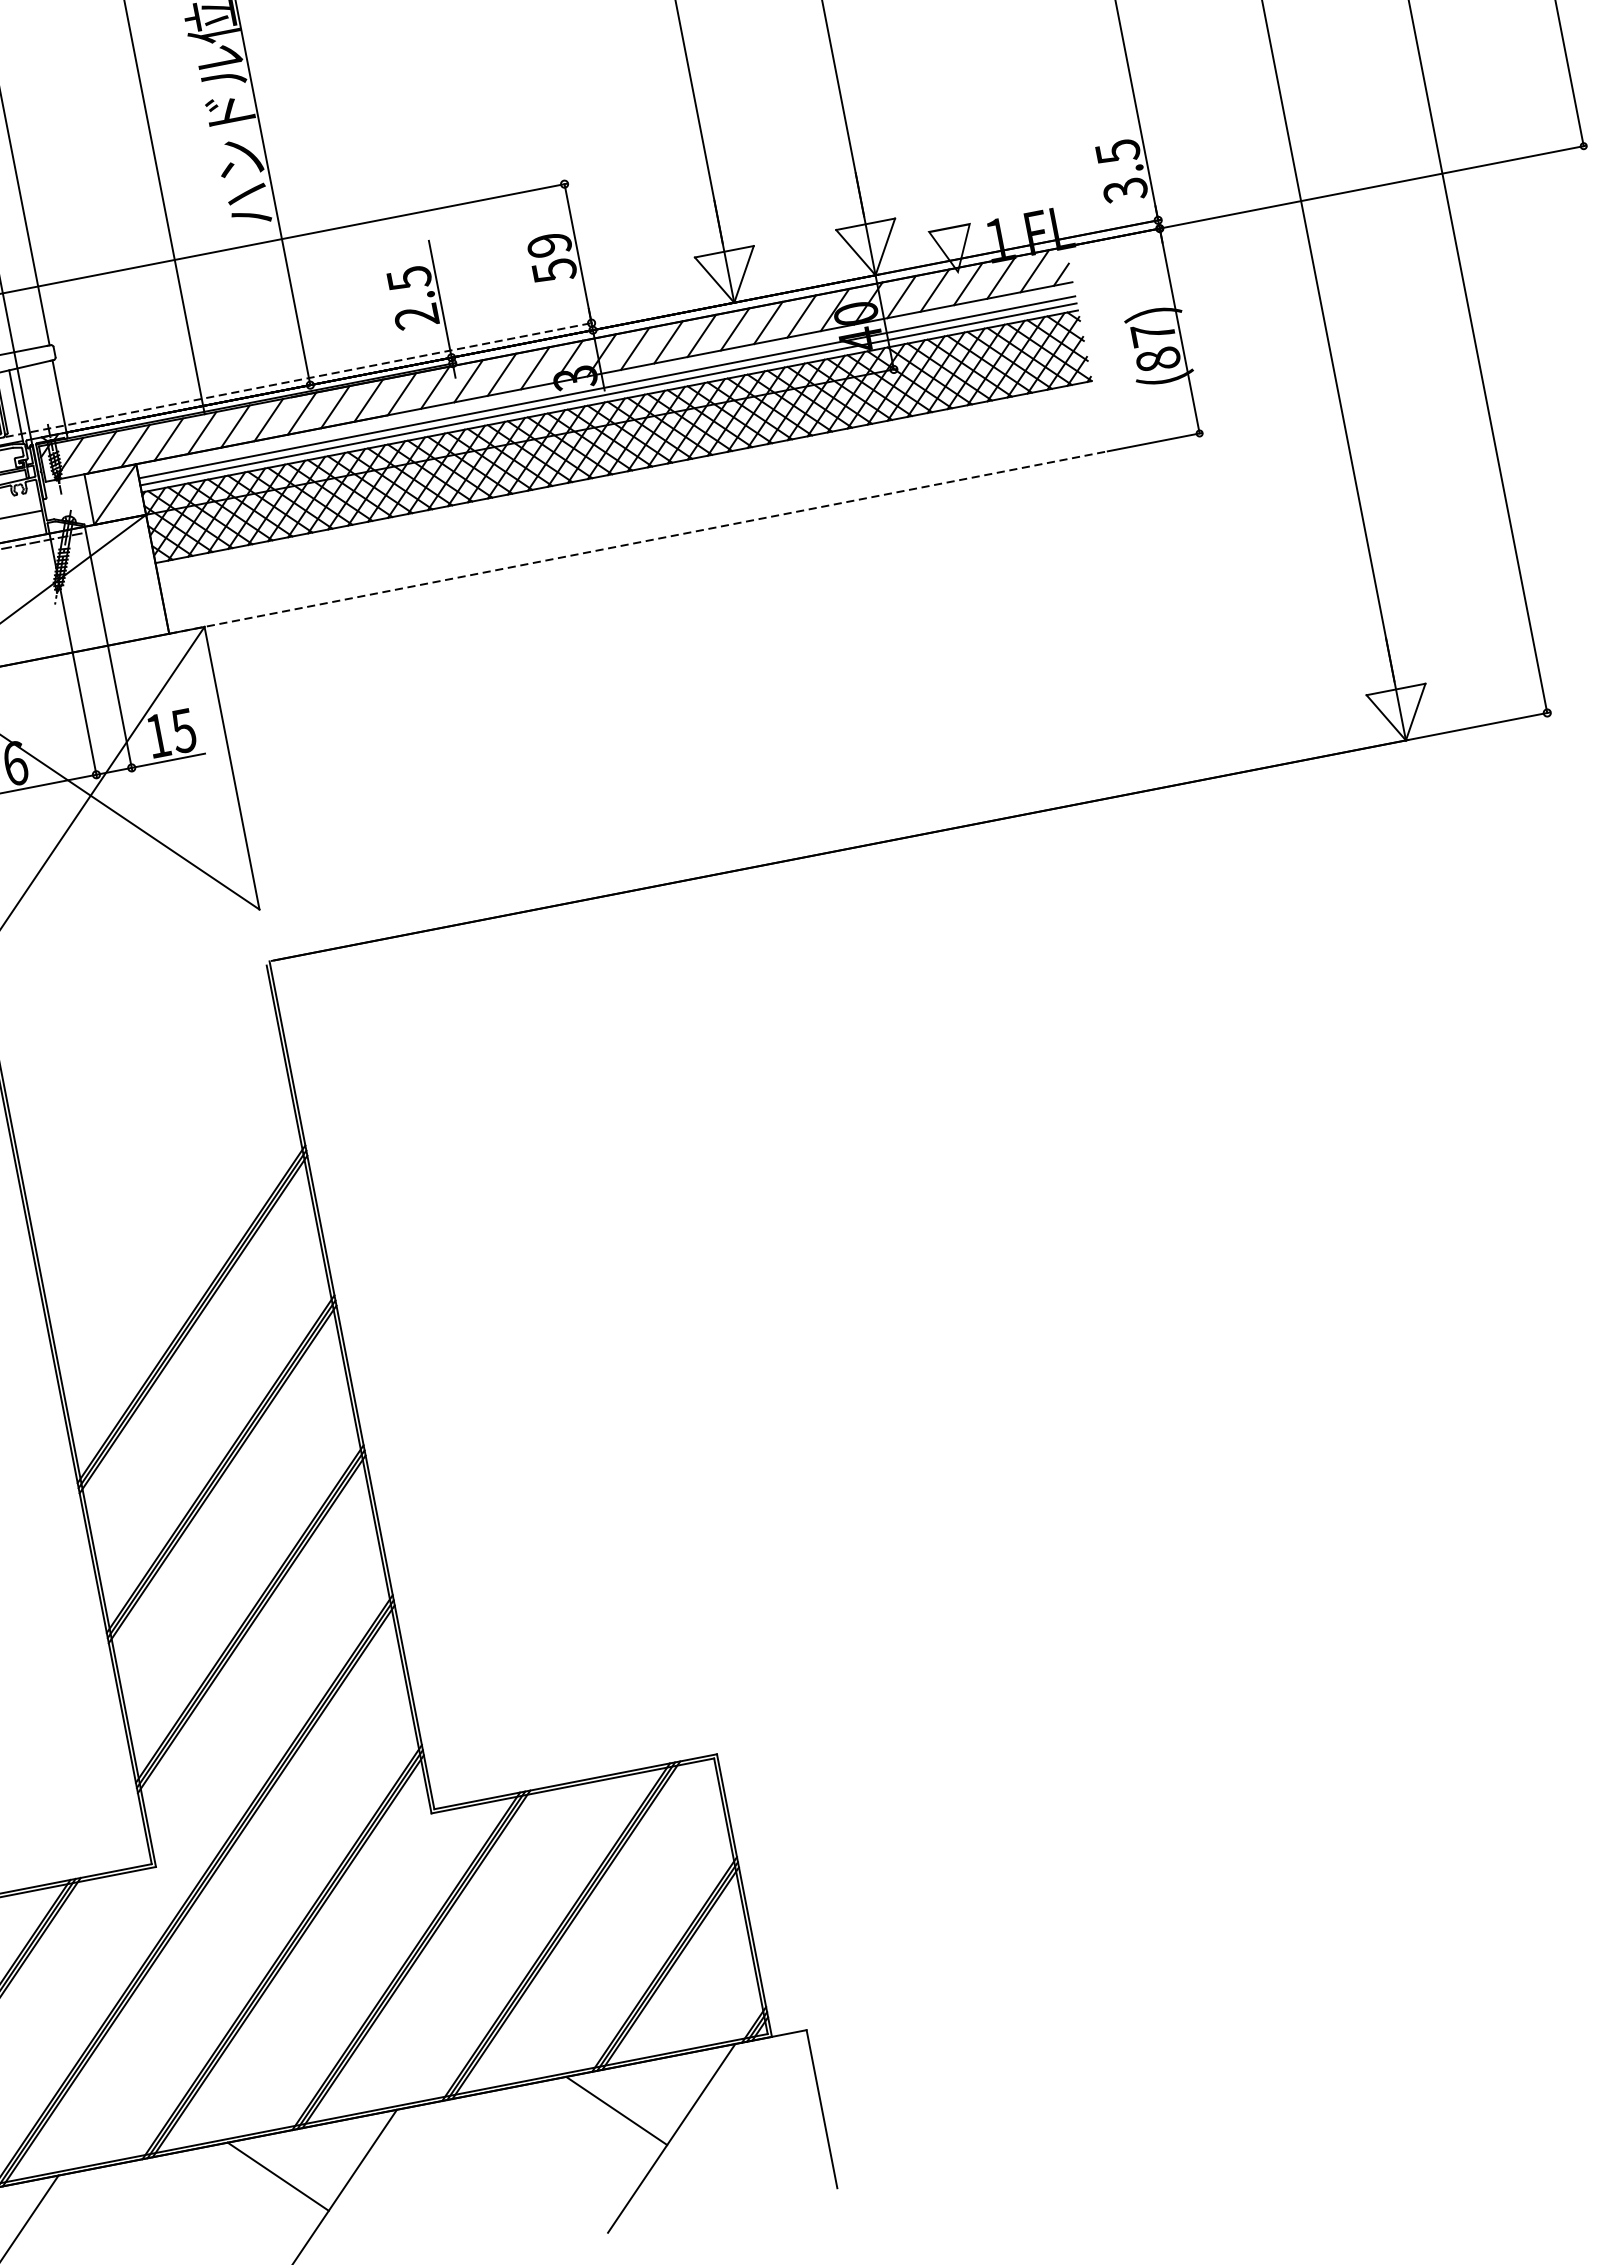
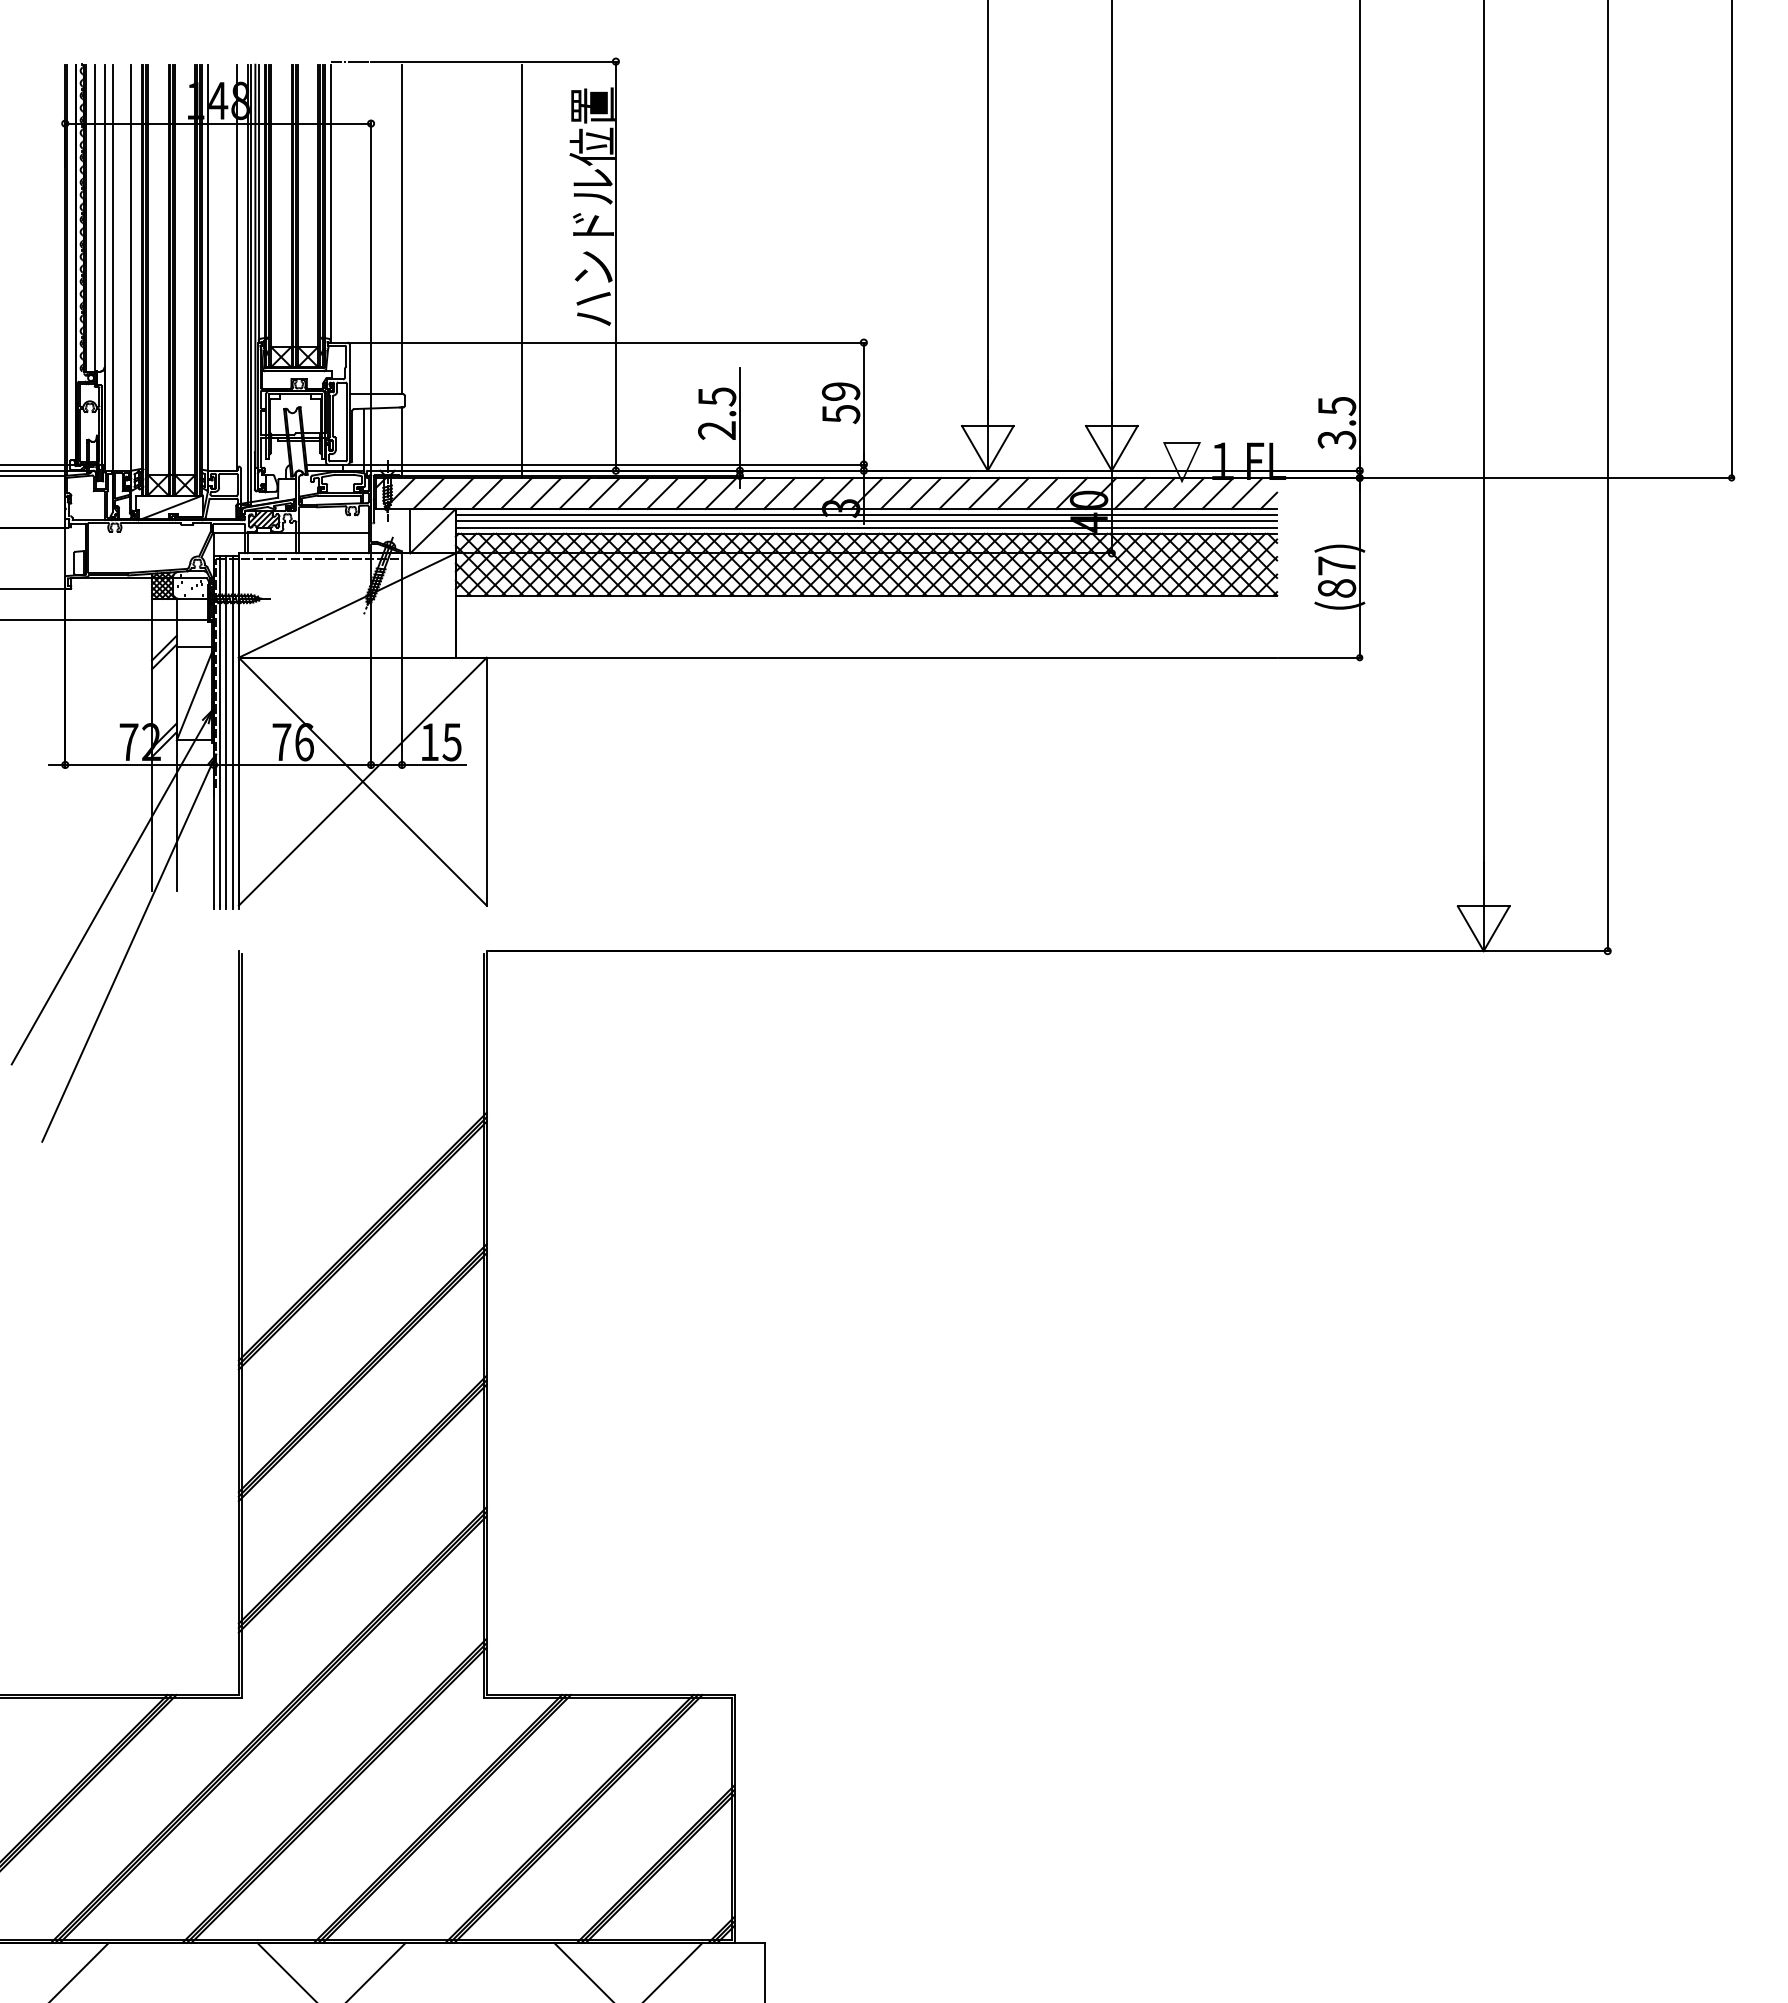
line: (300, 379) -> (608, 464), dashed -> solid
line: (605, 380) -> (866, 515), added
line: (637, 542) -> (866, 657), dashed -> solid

